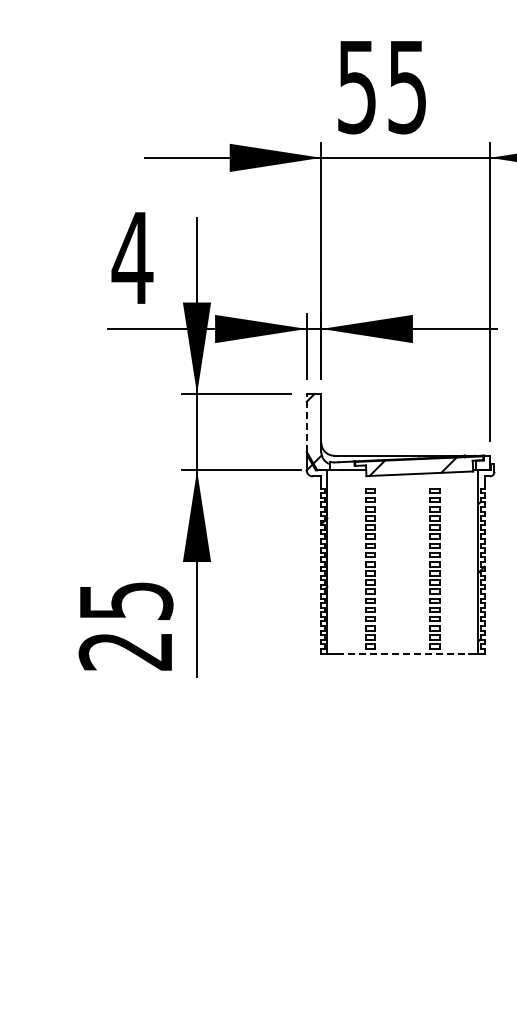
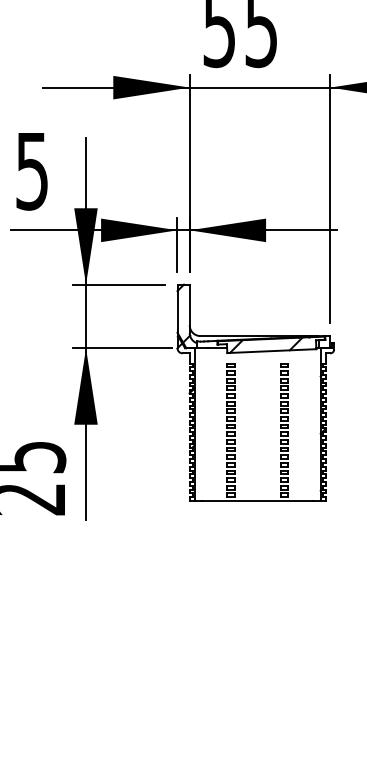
text: (132, 258) -> (32, 171), 4 -> 5
line: (306, 422) -> (177, 308), dashed -> solid
line: (403, 653) -> (258, 501), dashed -> solid

